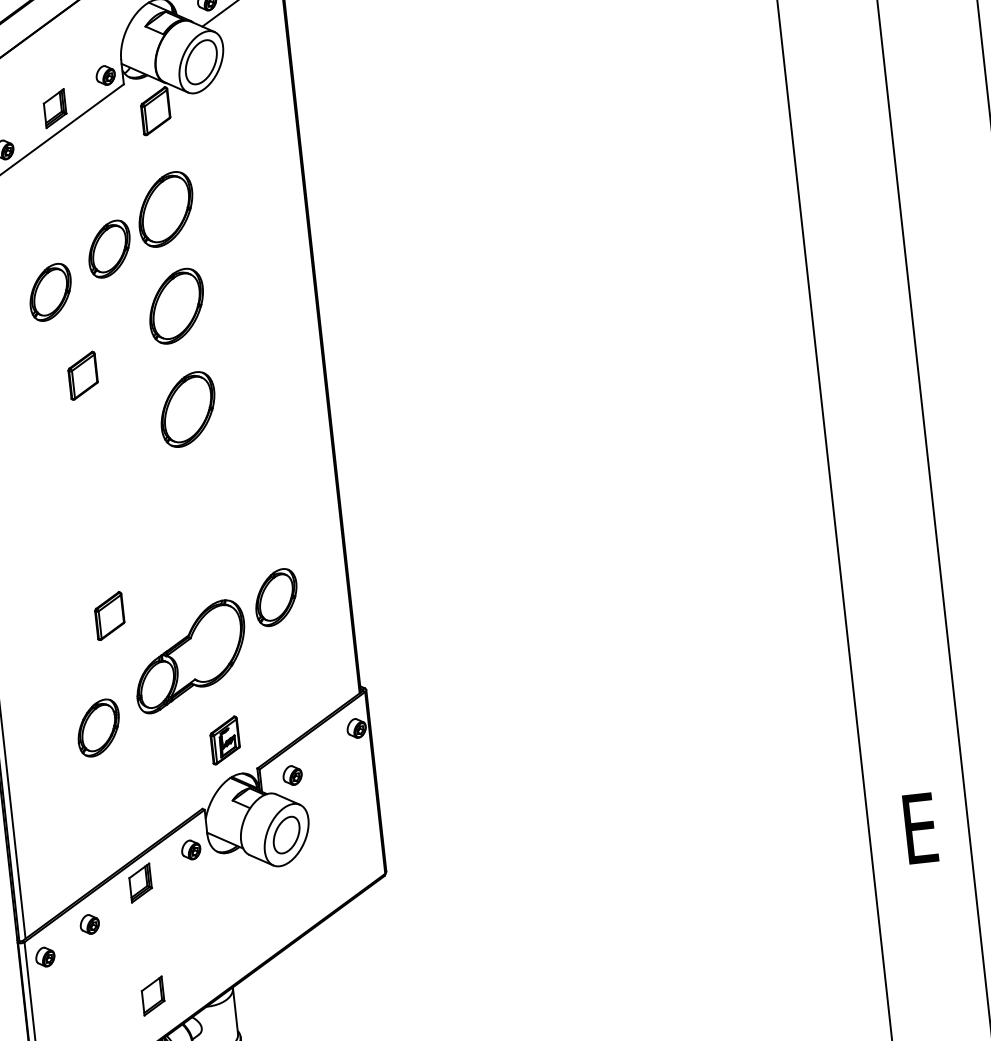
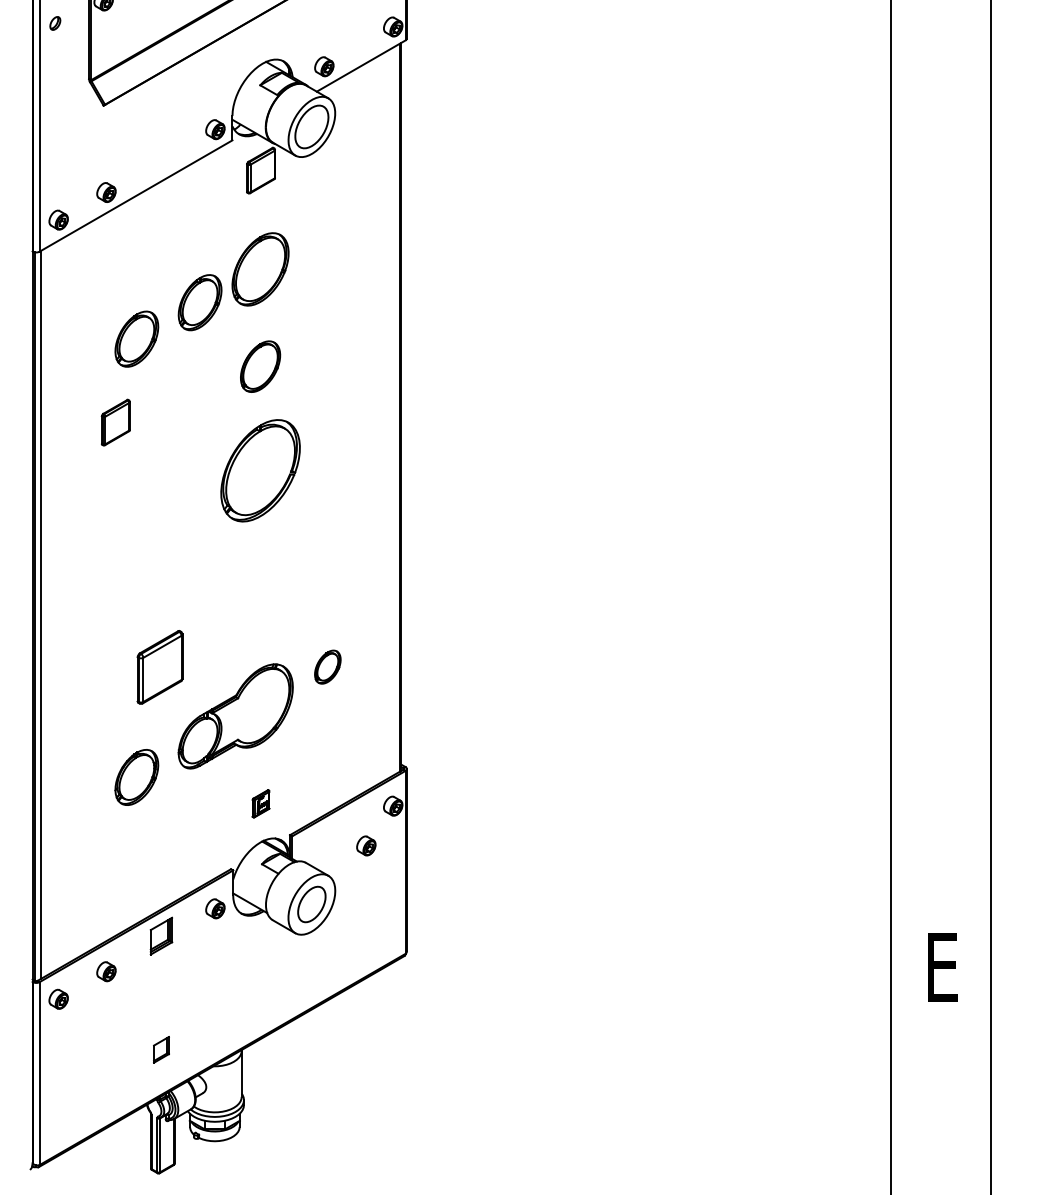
part: (55, 108) -> (161, 156), removed
part: (176, 305) -> (260, 366), size x0.7
part: (82, 375) -> (115, 422), moved
part: (187, 409) -> (260, 470), size x1.4
part: (276, 596) -> (327, 666), size x0.6
part: (109, 616) -> (159, 667), size x1.6
part: (224, 740) -> (260, 803), size x0.6
part: (292, 775) -> (366, 845), moved
part: (153, 995) -> (161, 1049), size x0.7

